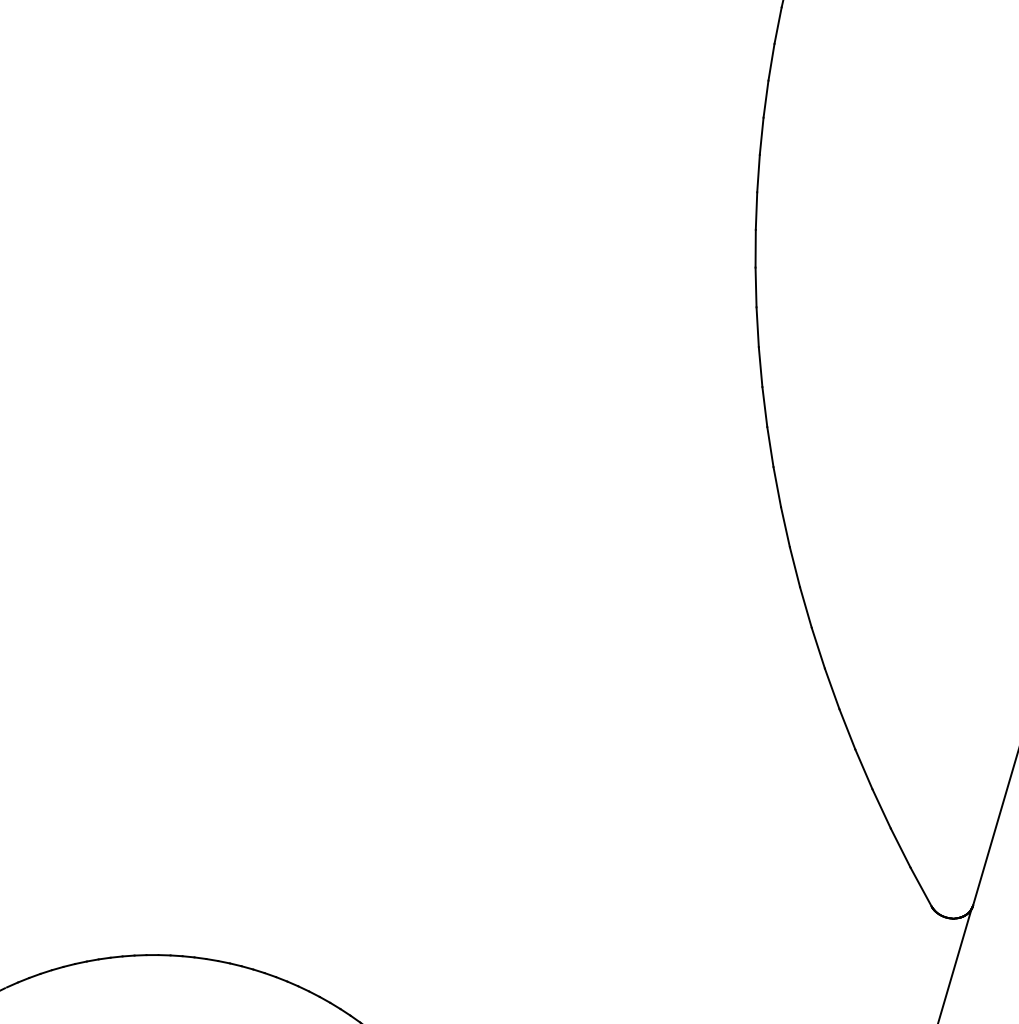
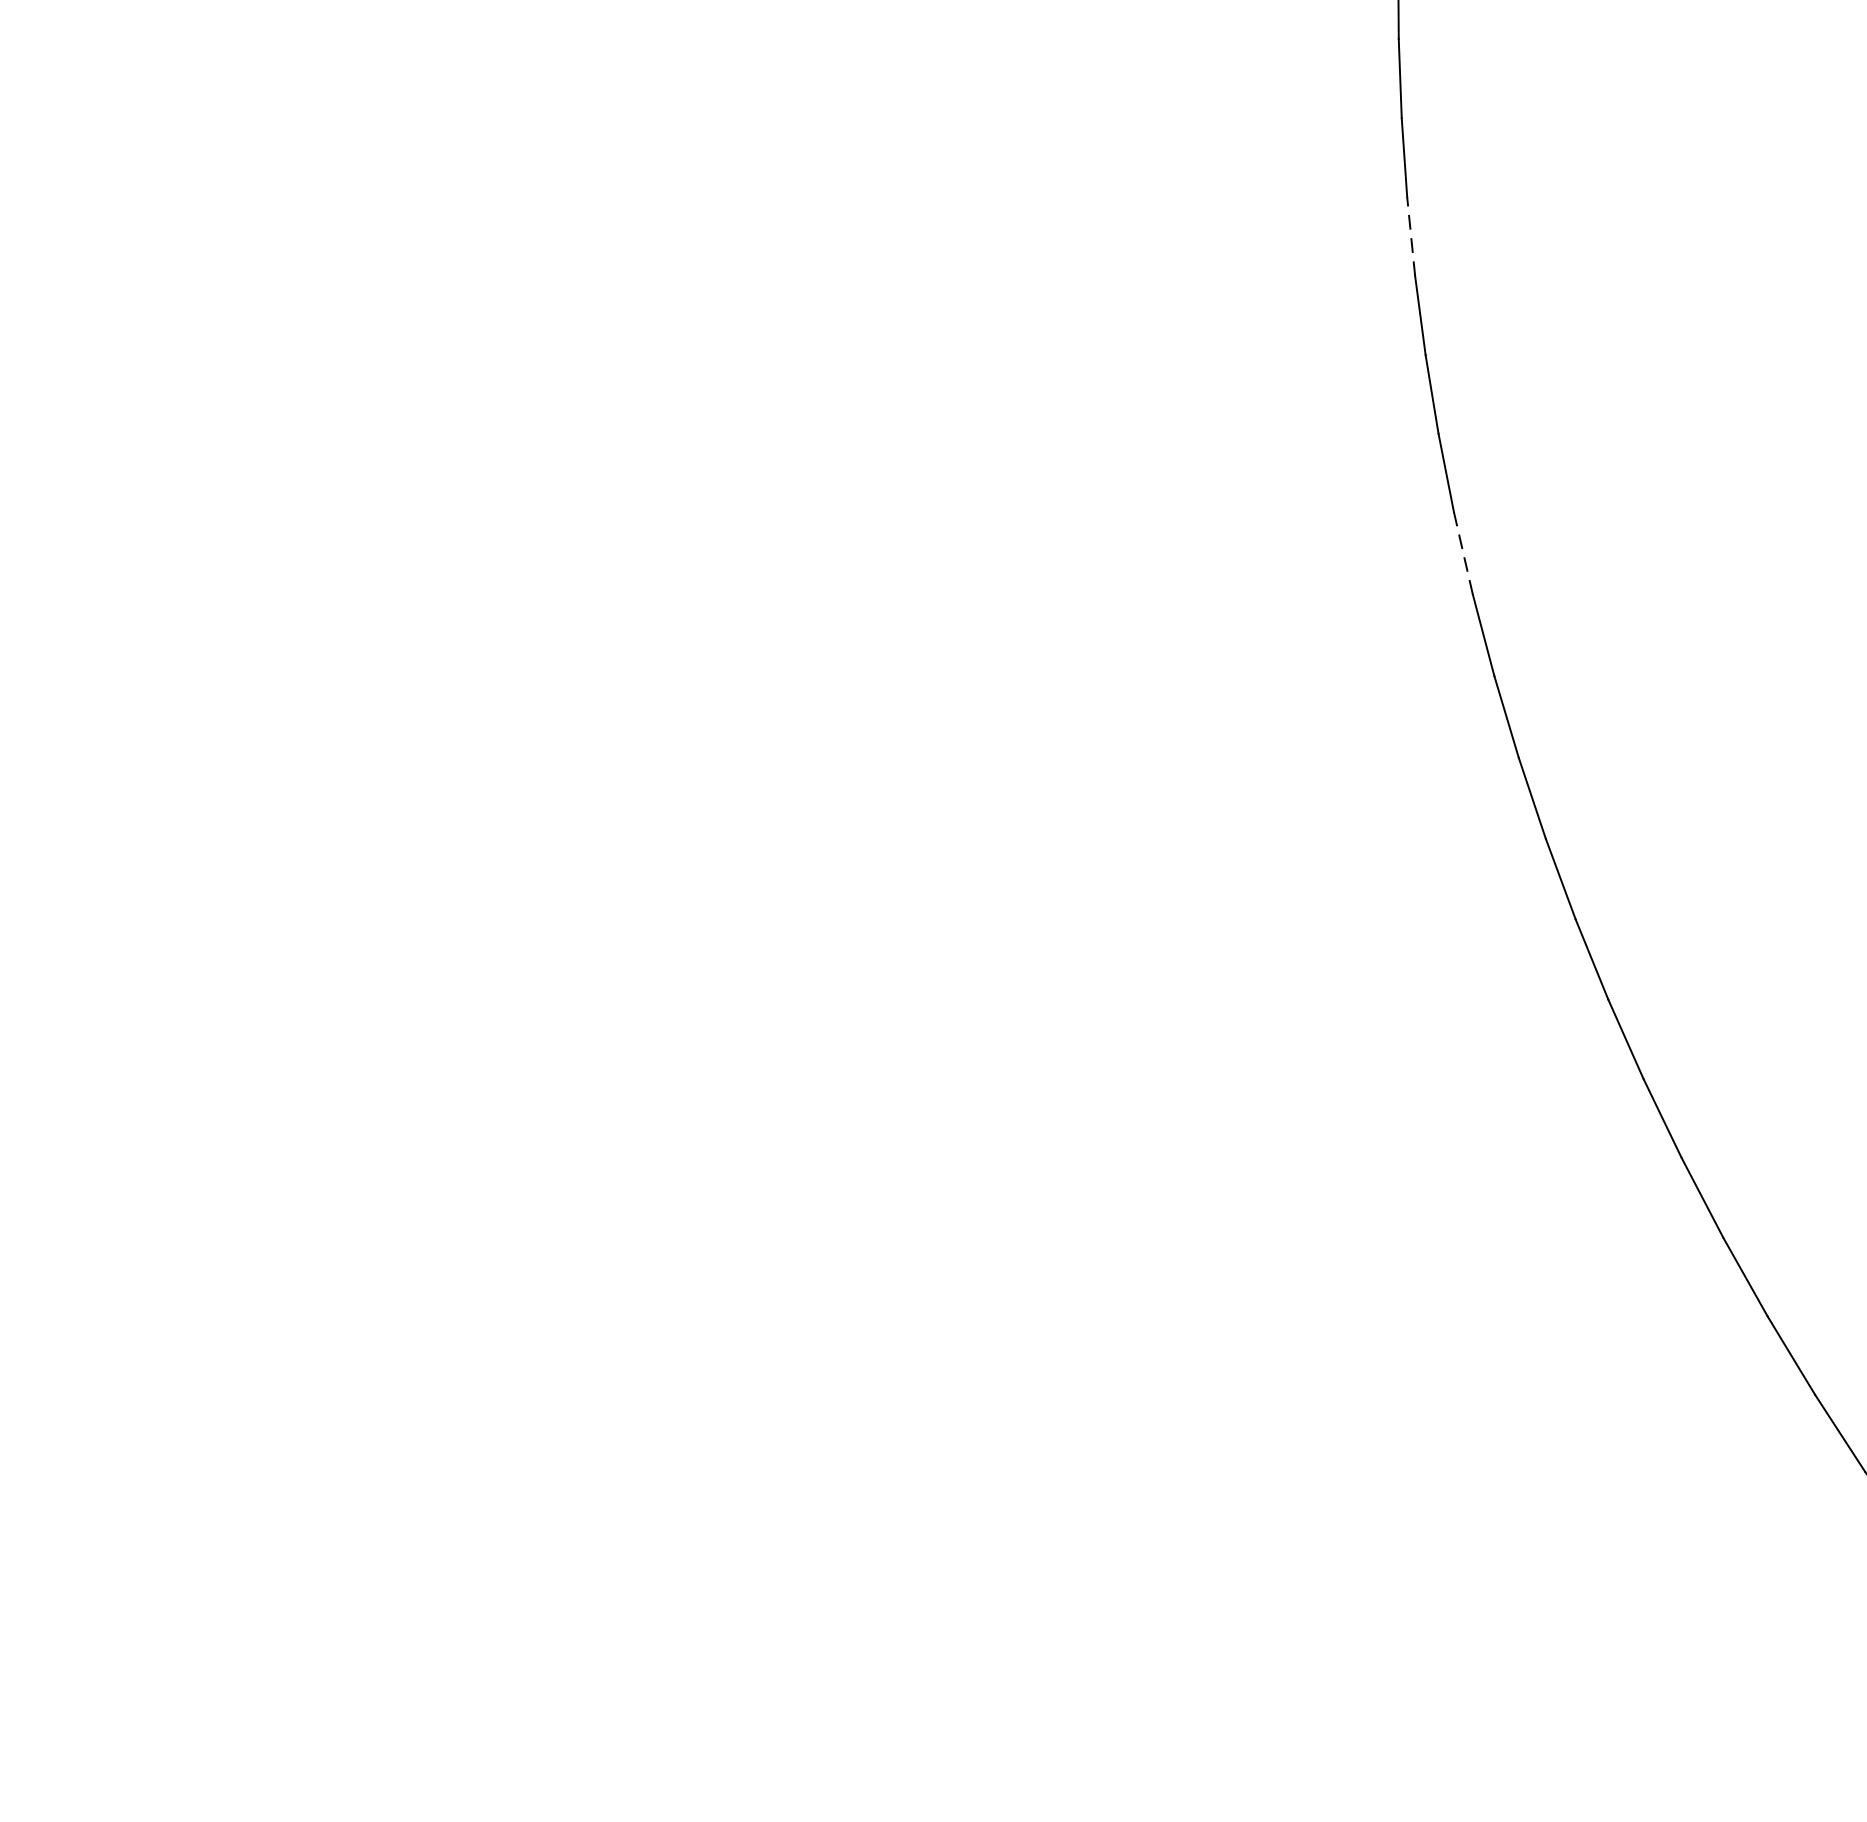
line: (761, 136) -> (1410, 237), solid -> dashed
line: (756, 287) -> (1464, 553), solid -> dashed

